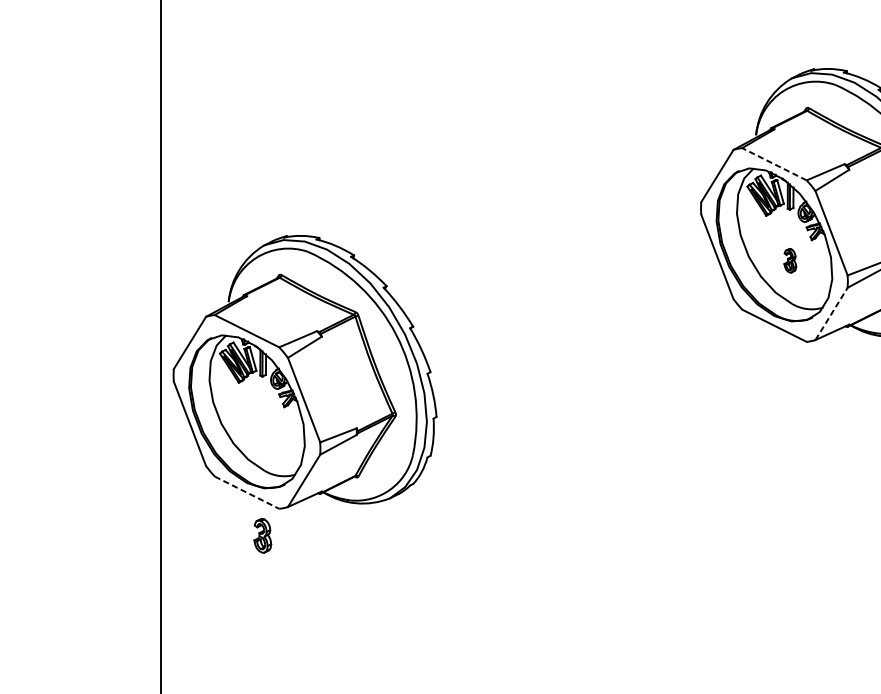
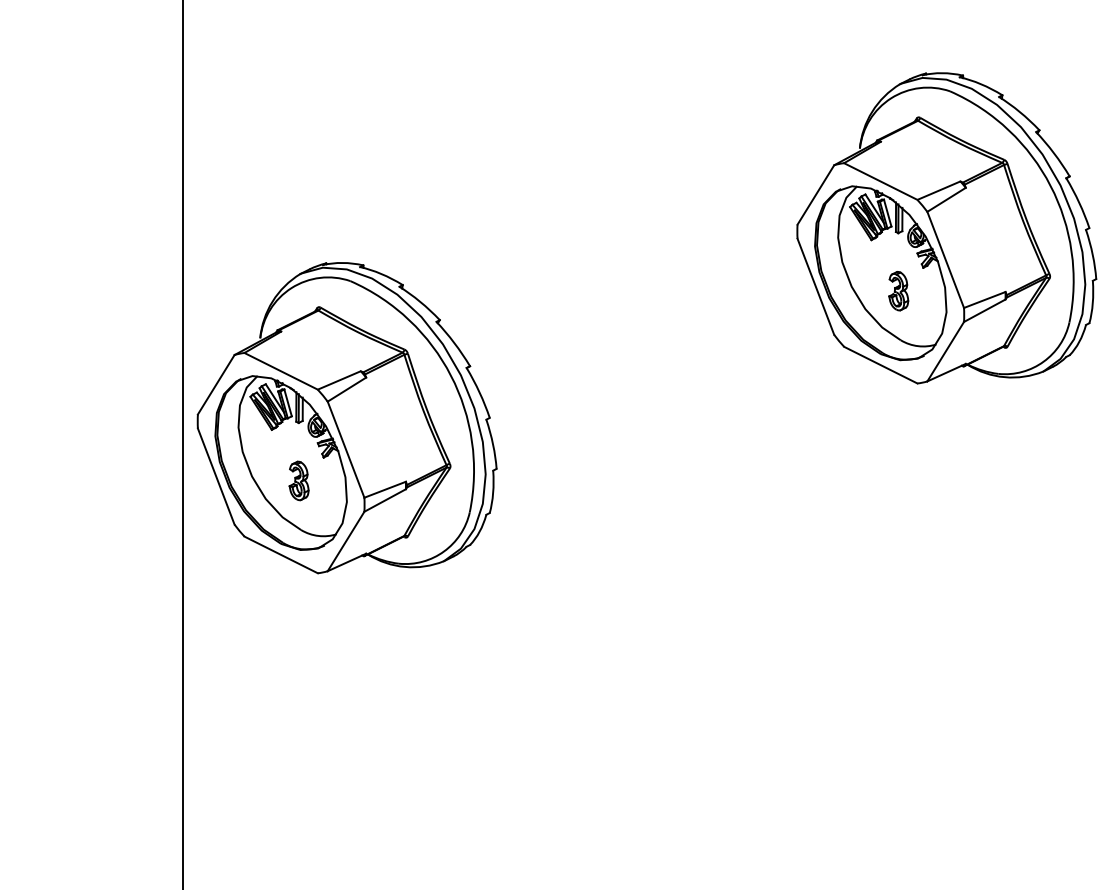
line: (774, 164) -> (880, 181), dashed -> solid
part: (790, 260) -> (898, 291), size x1.43
line: (831, 313) -> (945, 351), dashed -> solid
line: (247, 492) -> (281, 554), dashed -> solid
part: (262, 535) -> (298, 480), moved

